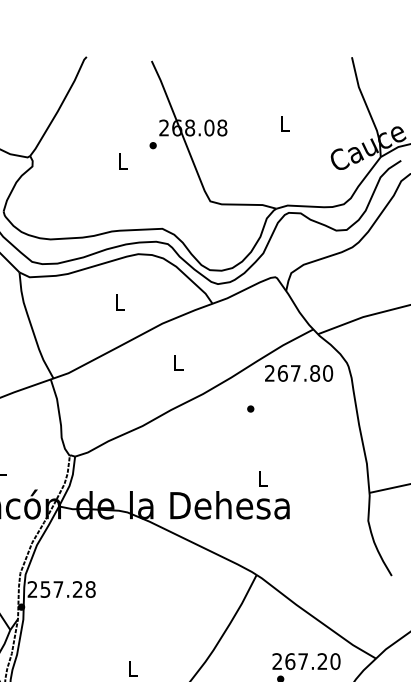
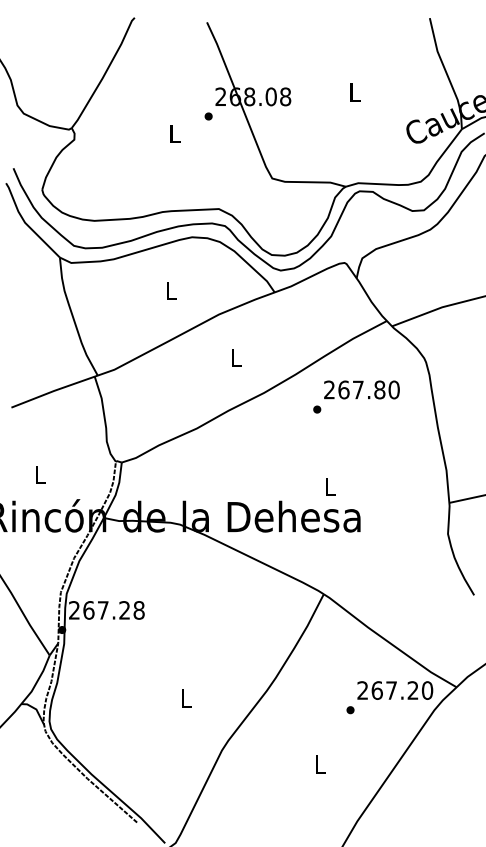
text: (298, 373) -> (361, 389), moved
text: (45, 589) -> (88, 610), 257.28 -> 267.28
text: (306, 661) -> (395, 690), moved

